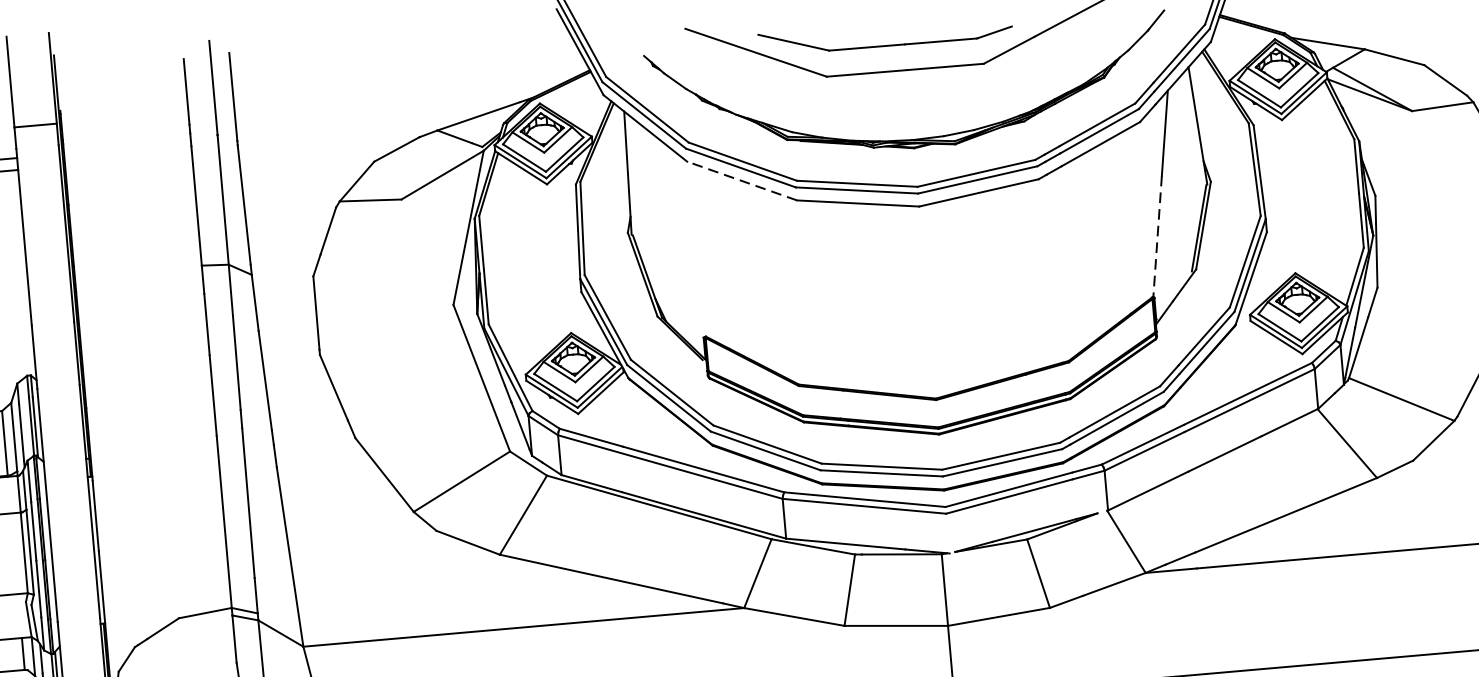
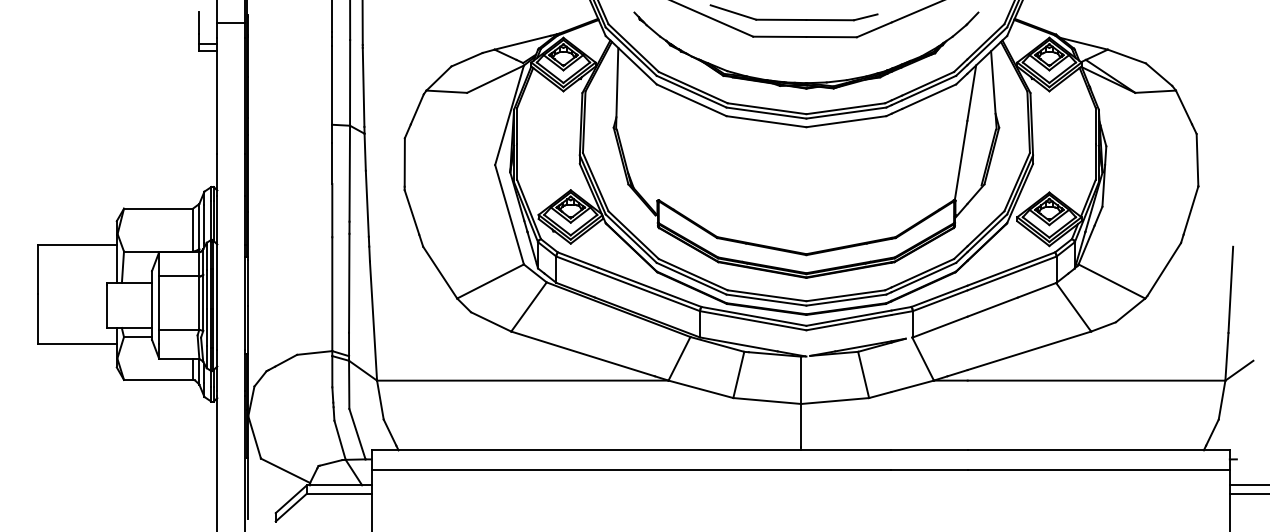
line: (741, 181) -> (691, 100), dashed -> solid
line: (1158, 236) -> (961, 160), dashed -> solid

